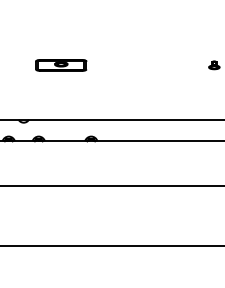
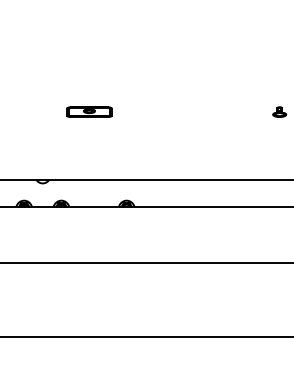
part: (61, 64) -> (89, 111), size x0.71

